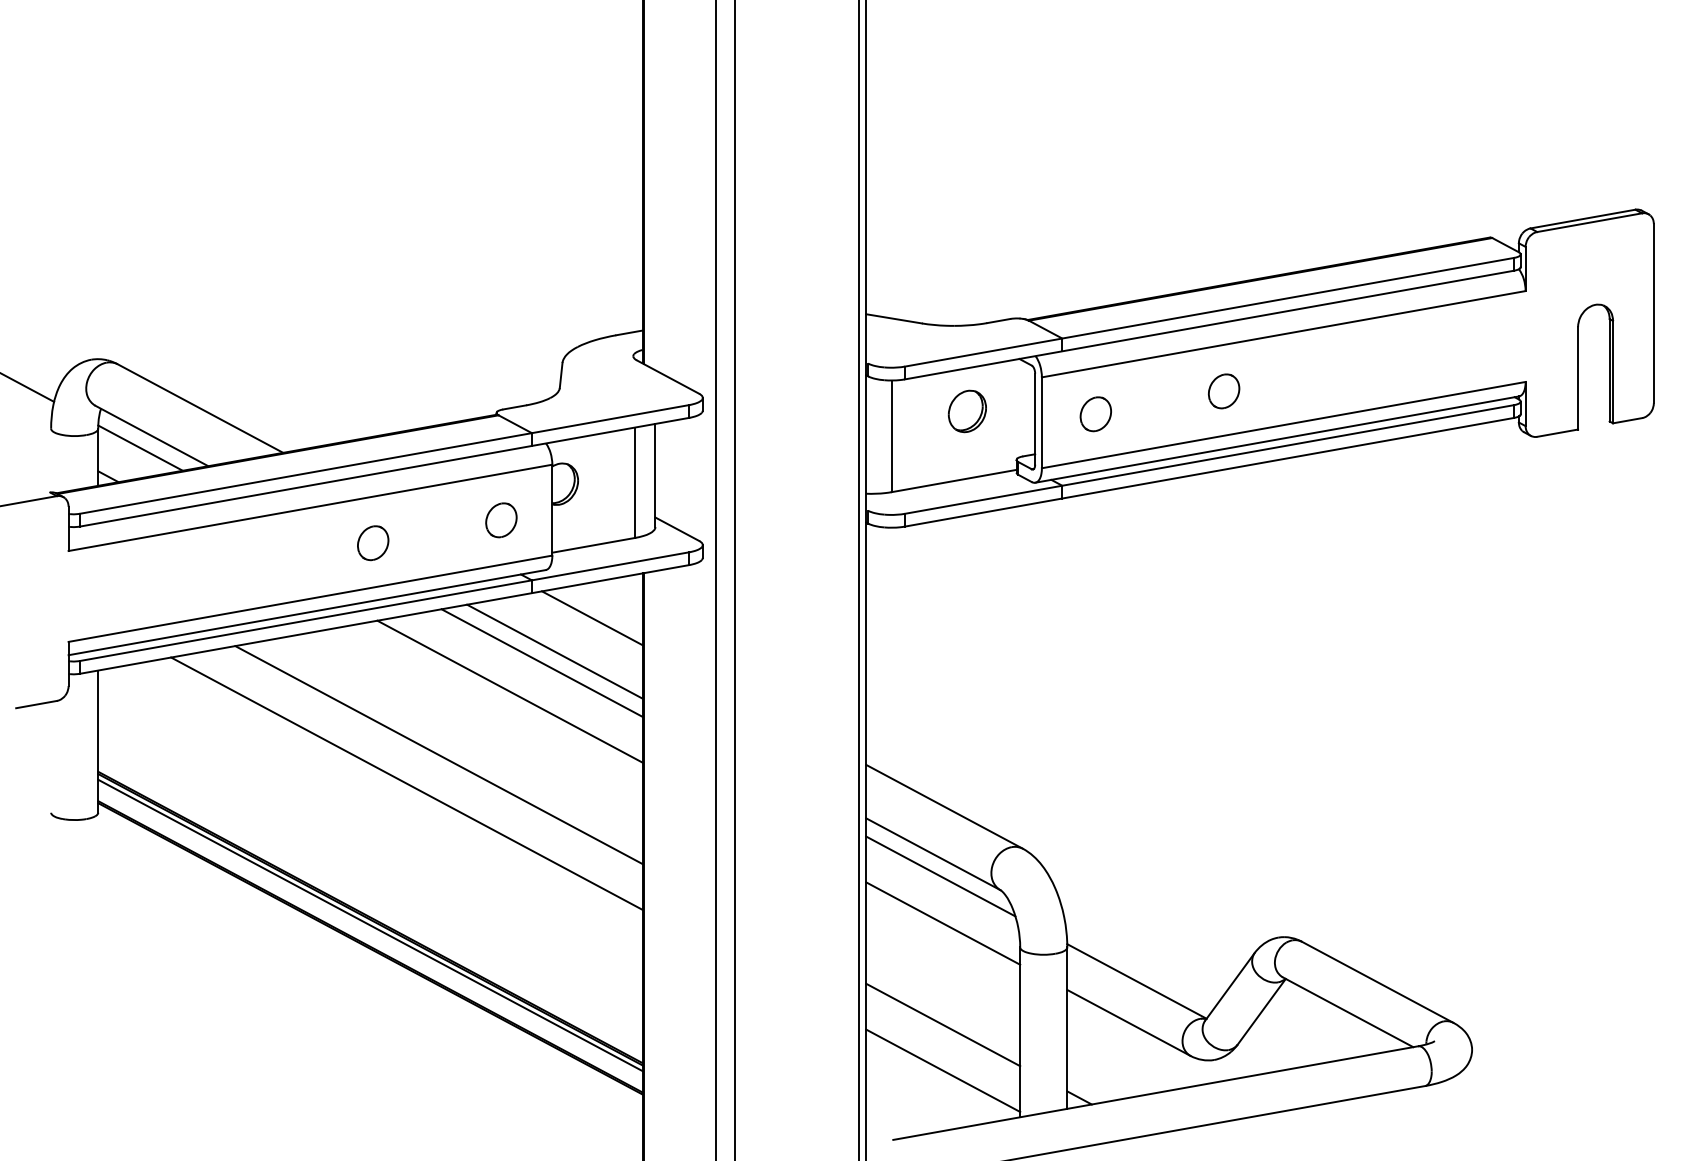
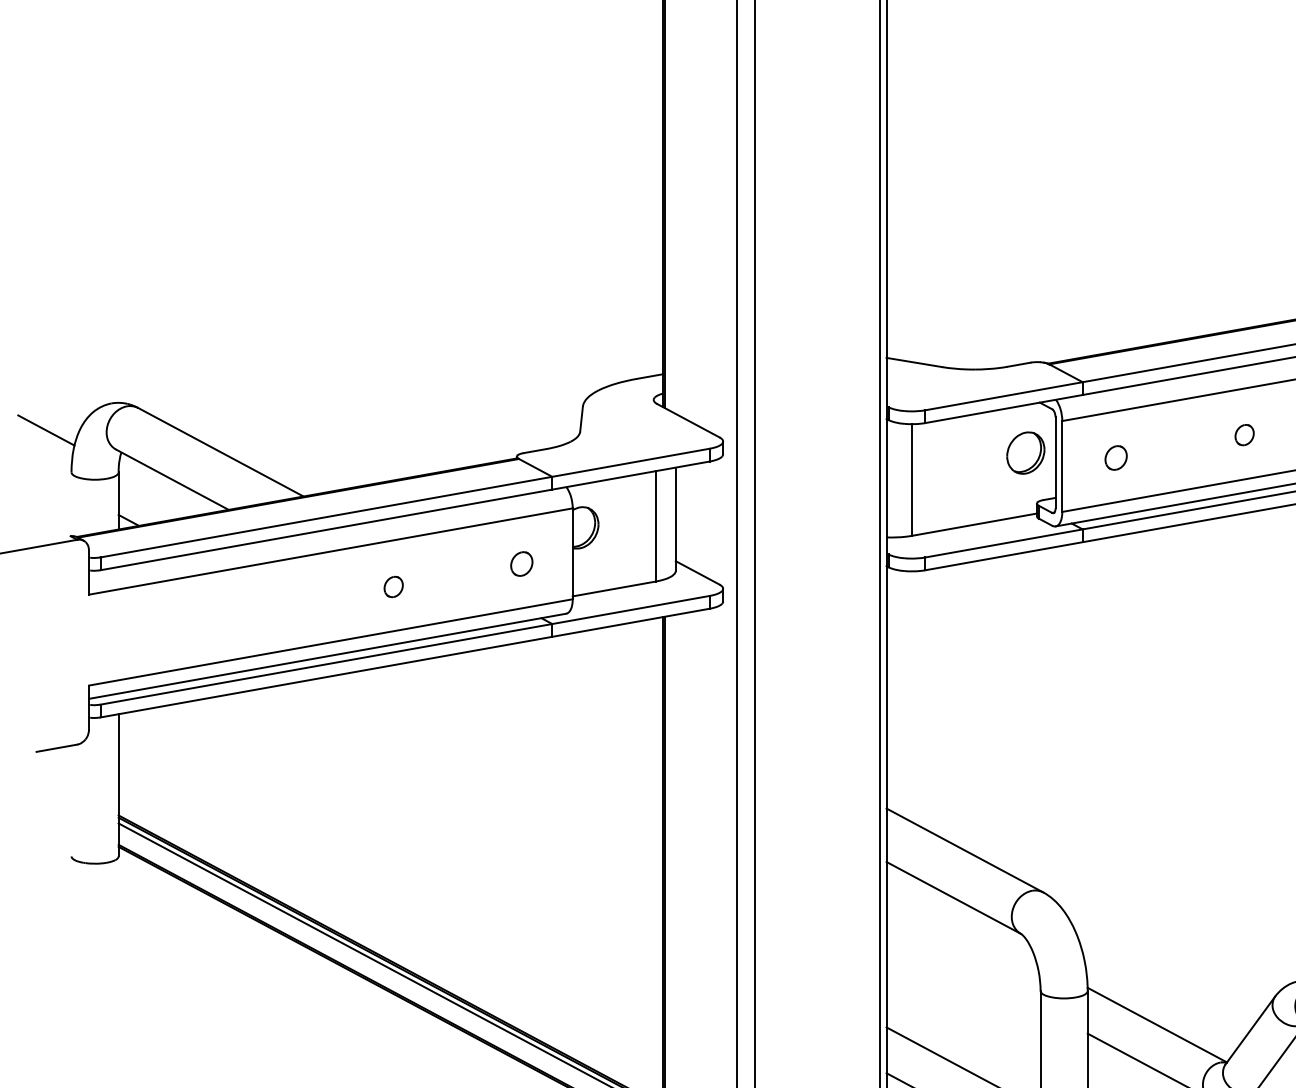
part: (1224, 391) -> (1244, 435), size x0.6
part: (966, 411) -> (1024, 453), moved
part: (1095, 414) -> (1115, 458), size x0.7
line: (140, 447) -> (160, 491), removed
part: (501, 520) -> (521, 564), size x0.7
part: (373, 543) -> (393, 587), size x0.6
line: (592, 618) -> (612, 662), removed
line: (554, 651) -> (574, 695), removed
line: (541, 662) -> (561, 706), removed
line: (509, 691) -> (529, 735), removed
line: (438, 755) -> (458, 799), removed
line: (406, 783) -> (426, 827), removed
line: (940, 876) -> (960, 920), removed
line: (943, 923) -> (963, 967), removed

